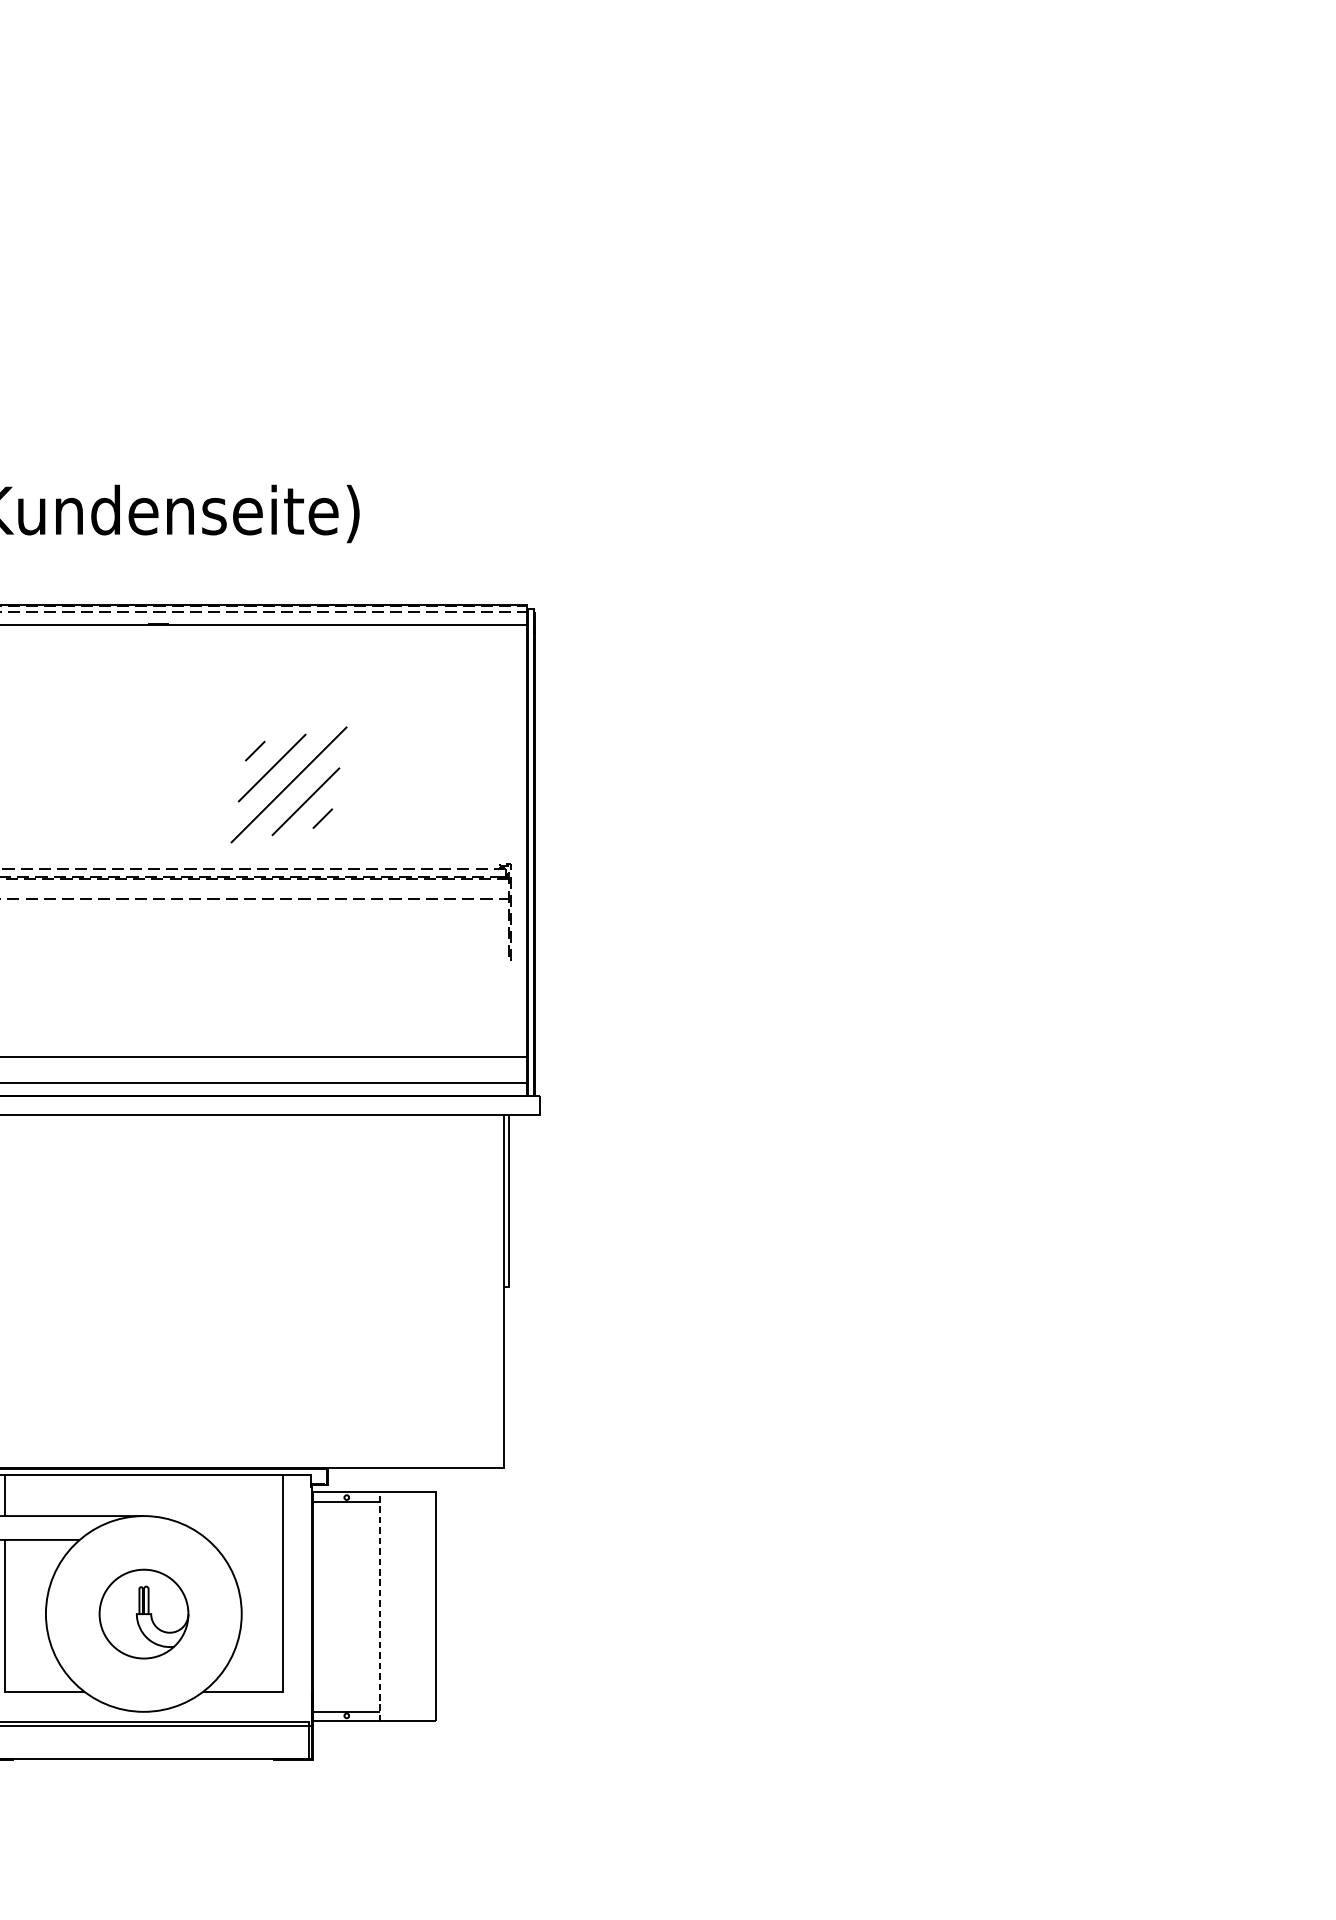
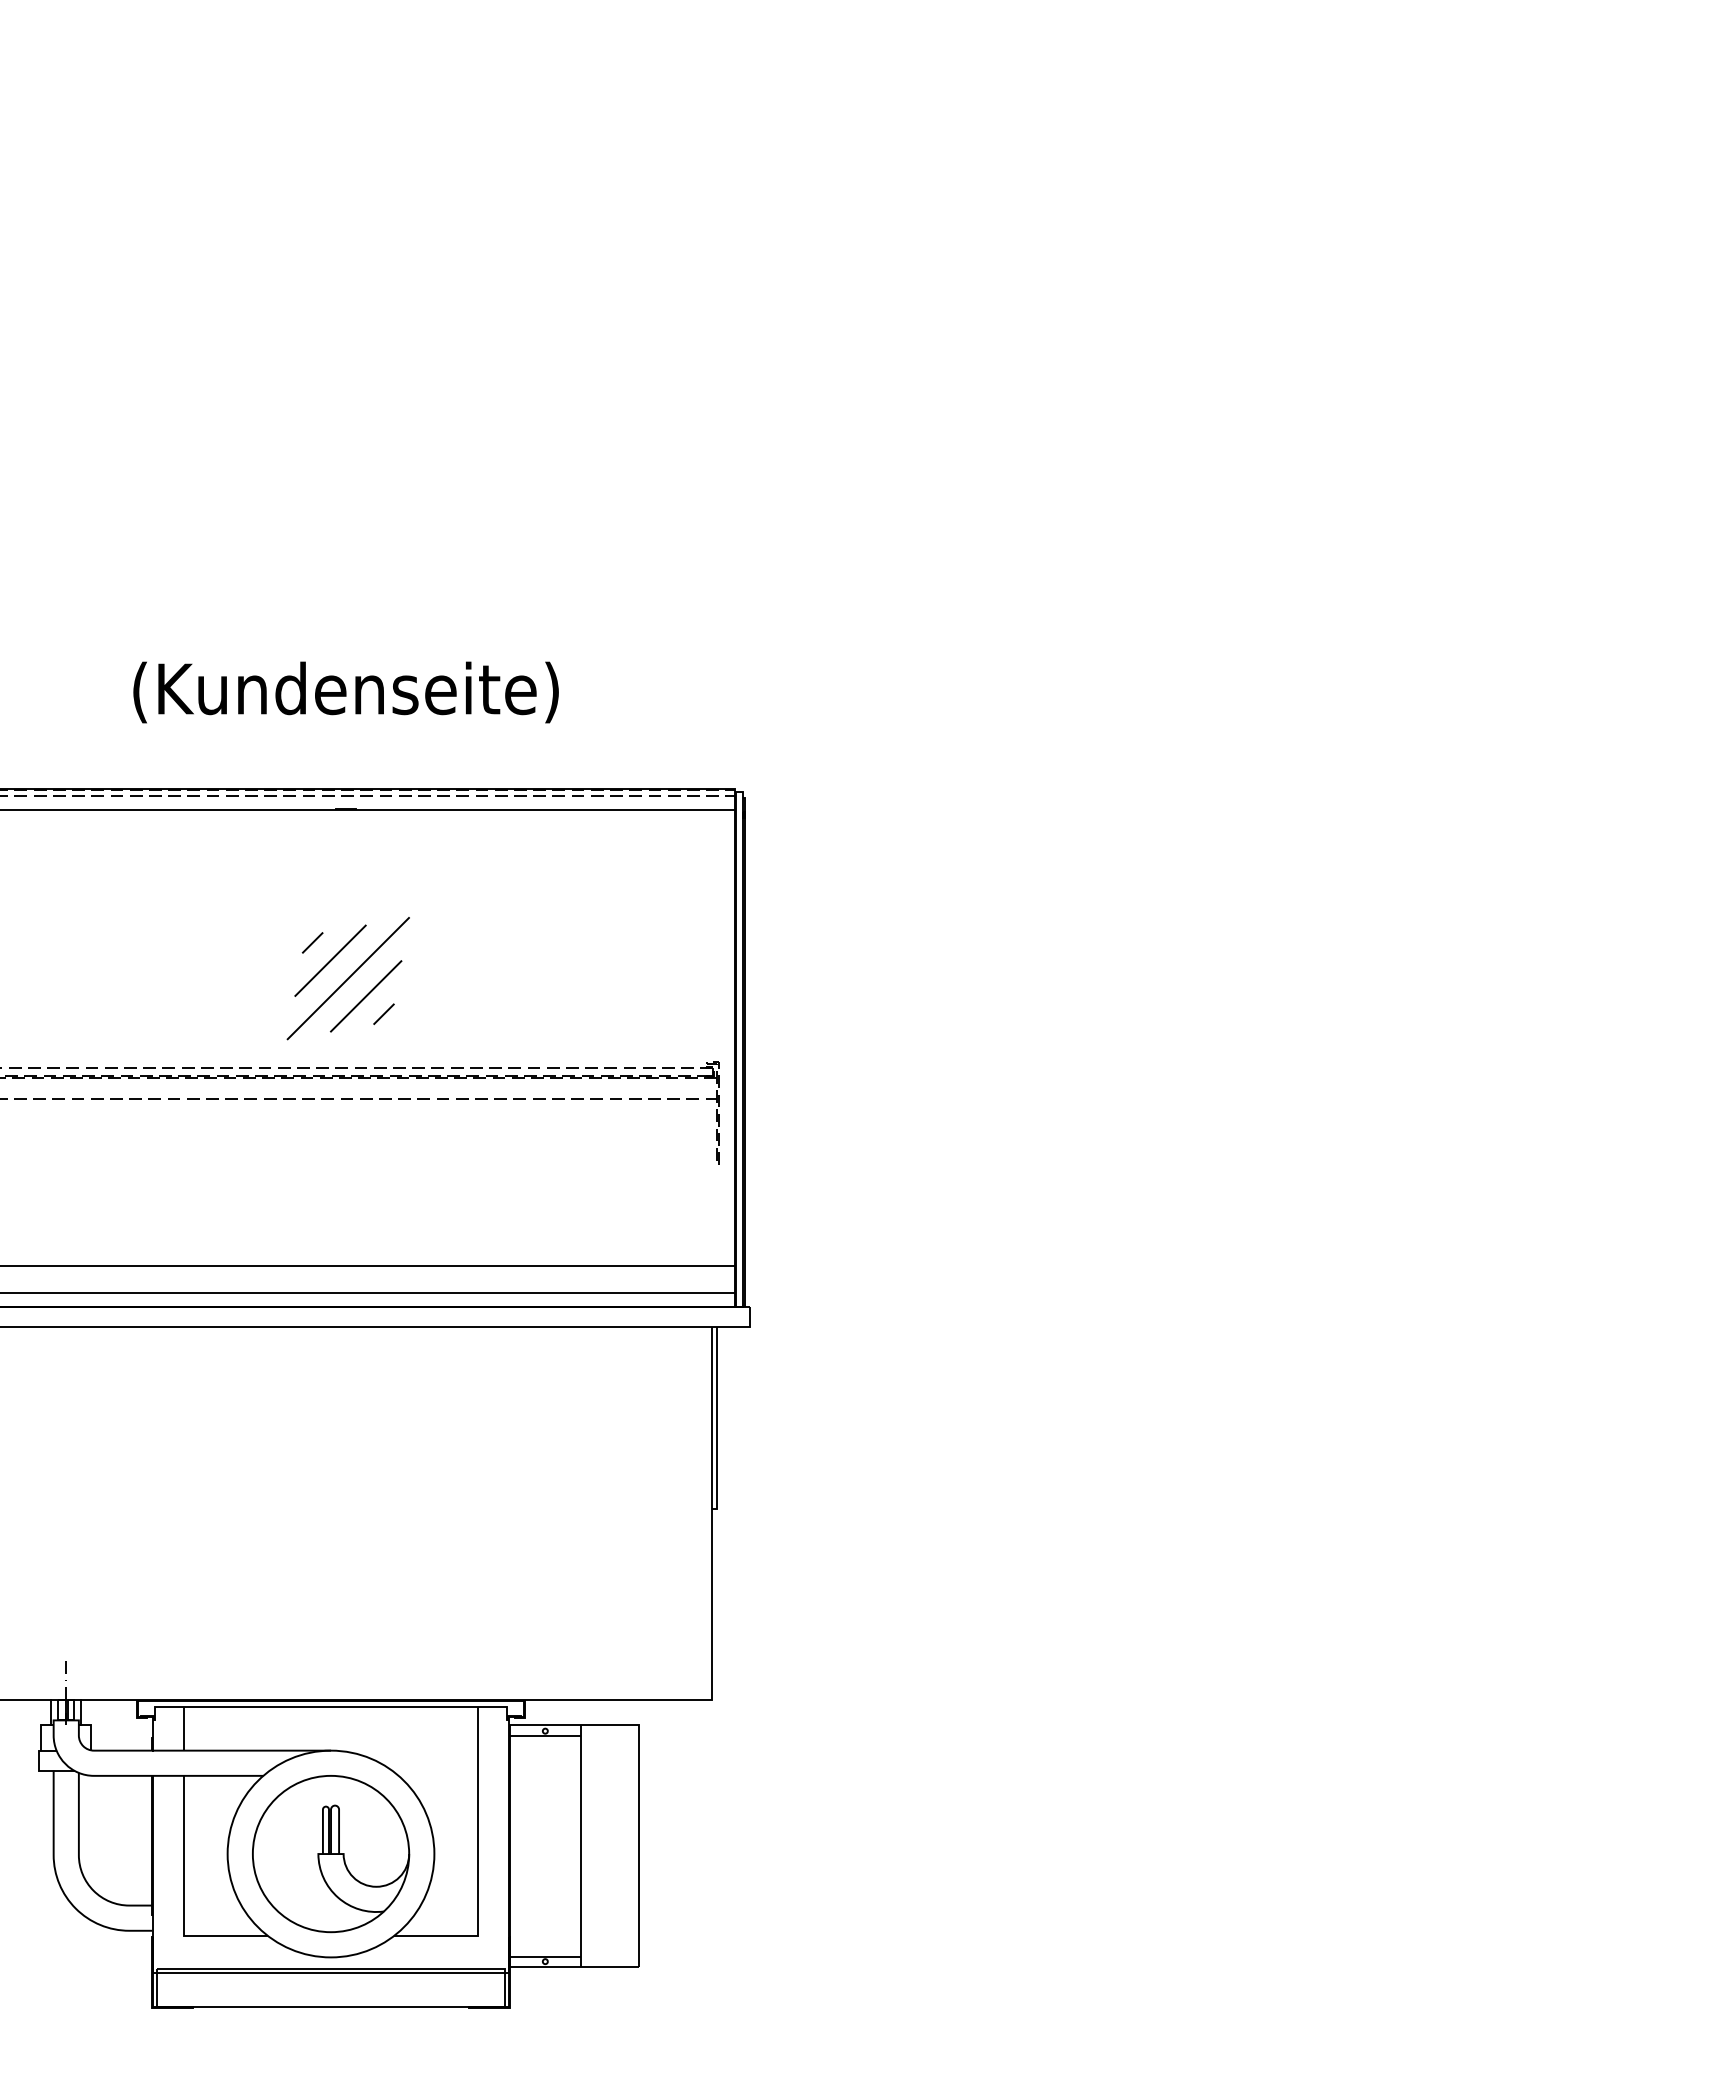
part: (288, 784) -> (347, 978), moved
line: (380, 1605) -> (580, 1845), dashed -> solid
part: (144, 1614) -> (331, 1854), size x1.67

